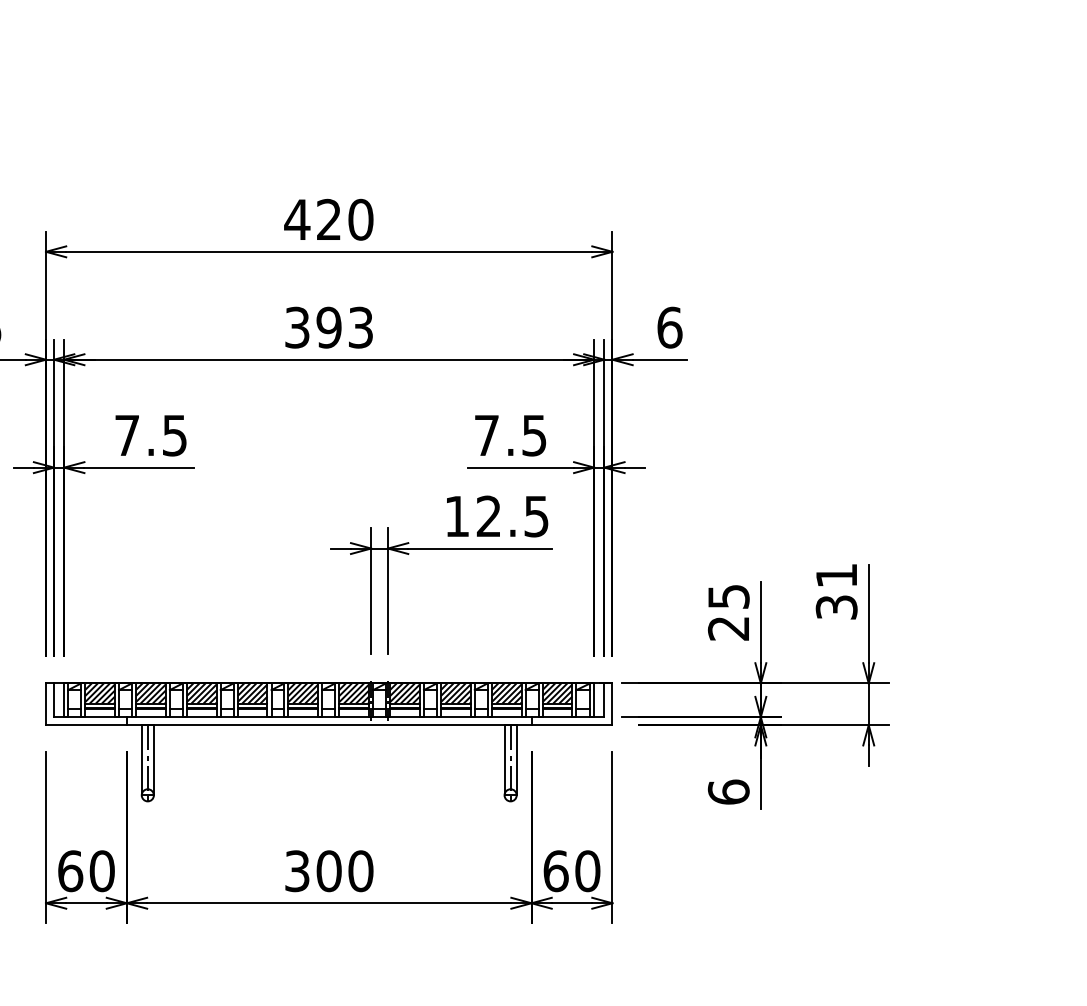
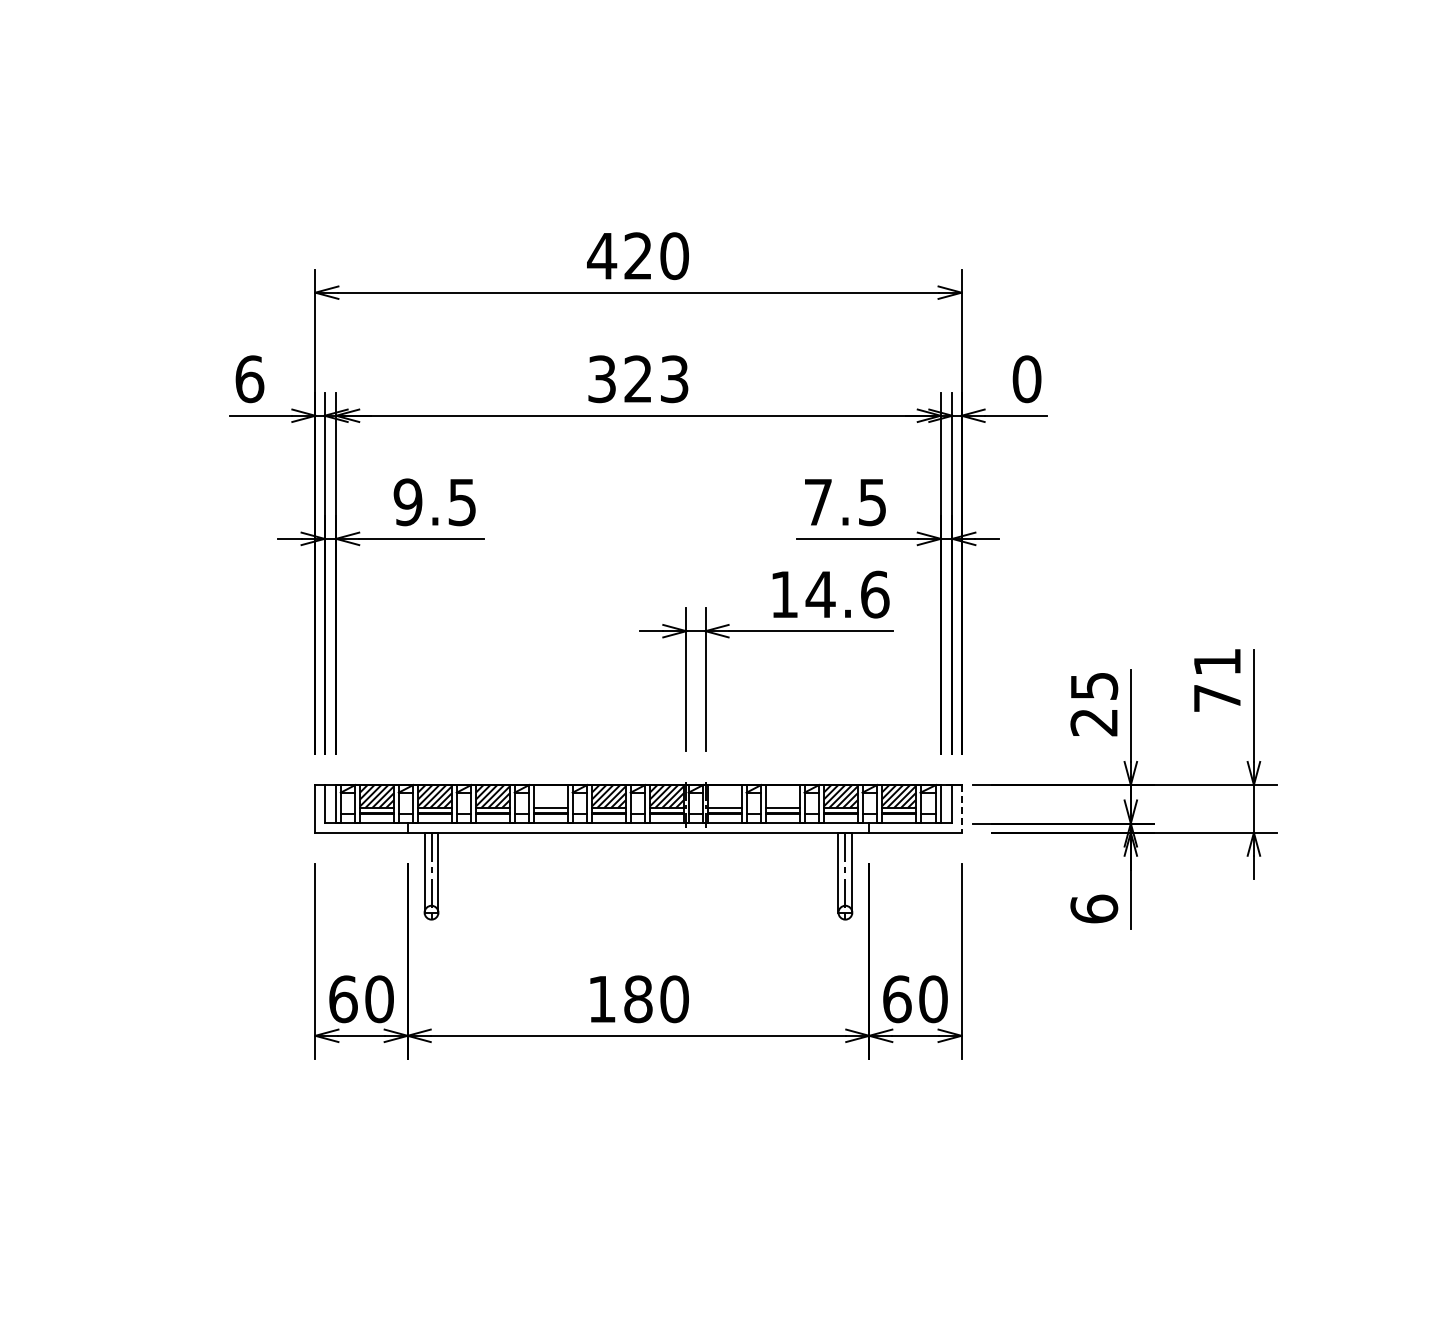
text: (329, 327) -> (638, 379), 393 -> 323
text: (669, 327) -> (1026, 379), 6 -> 0
text: (126, 435) -> (407, 502), 7.5 -> 9.5
text: (512, 516) -> (847, 594), 12.5 -> 14.6
text: (836, 607) -> (1217, 698), 31 -> 71
hatch: (252, 693) -> (551, 796), removed
hatch: (404, 693) -> (724, 796), removed
hatch: (455, 693) -> (782, 796), removed
line: (612, 703) -> (961, 808), solid -> dashed
text: (313, 871) -> (620, 999), 300 -> 180

